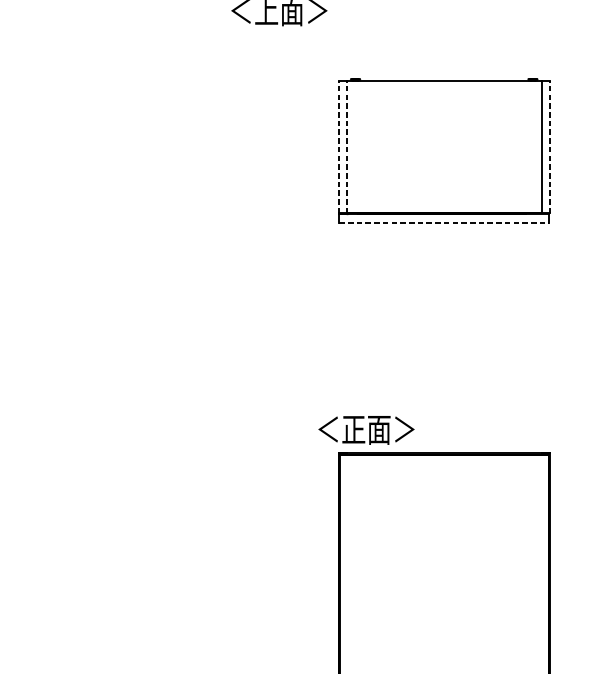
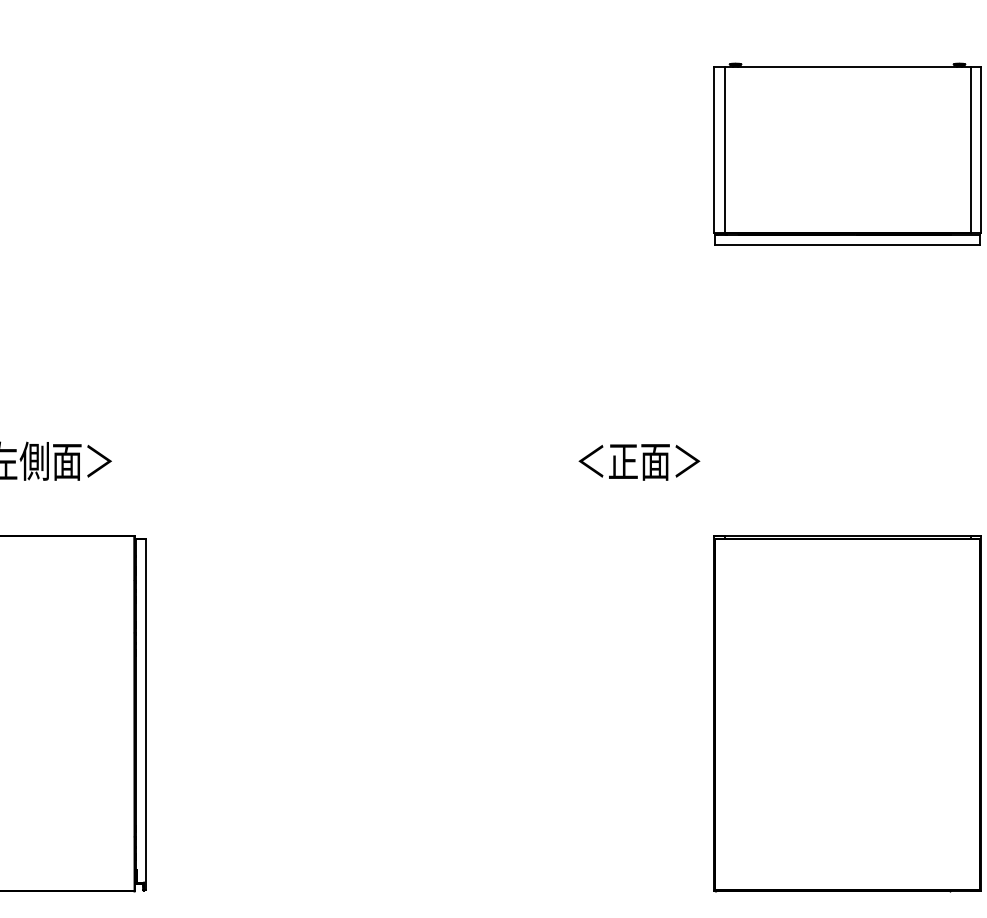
line: (338, 146) -> (714, 149), dashed -> solid
line: (346, 146) -> (724, 149), dashed -> solid
line: (549, 146) -> (980, 149), dashed -> solid
line: (444, 222) -> (847, 245), dashed -> solid
text: (366, 430) -> (639, 462), moved

